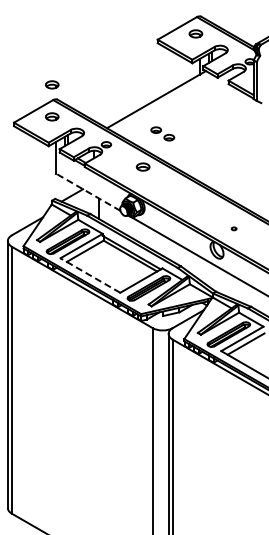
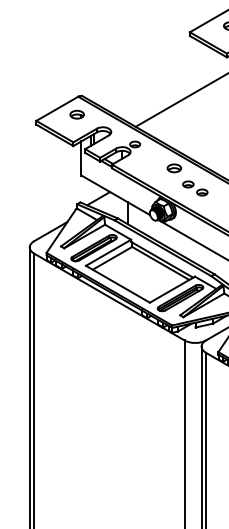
part: (52, 84) -> (77, 80), removed
part: (162, 133) -> (195, 188), moved
line: (87, 192) -> (114, 195), dashed -> solid
line: (90, 275) -> (118, 284), dashed -> solid

